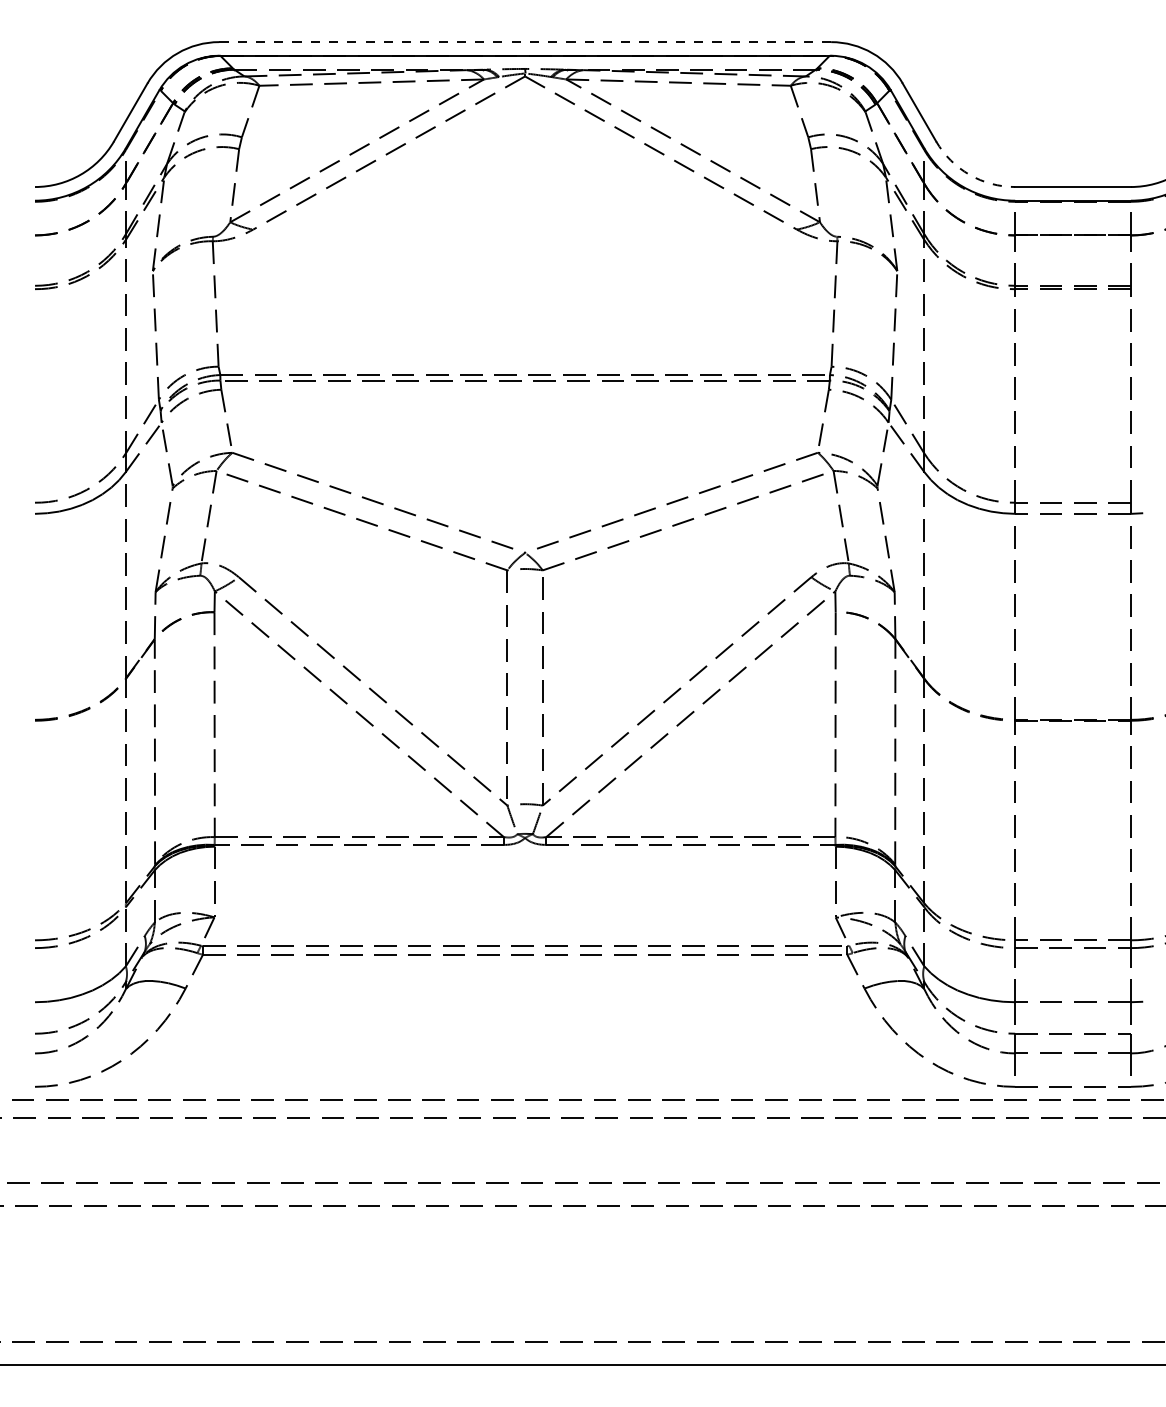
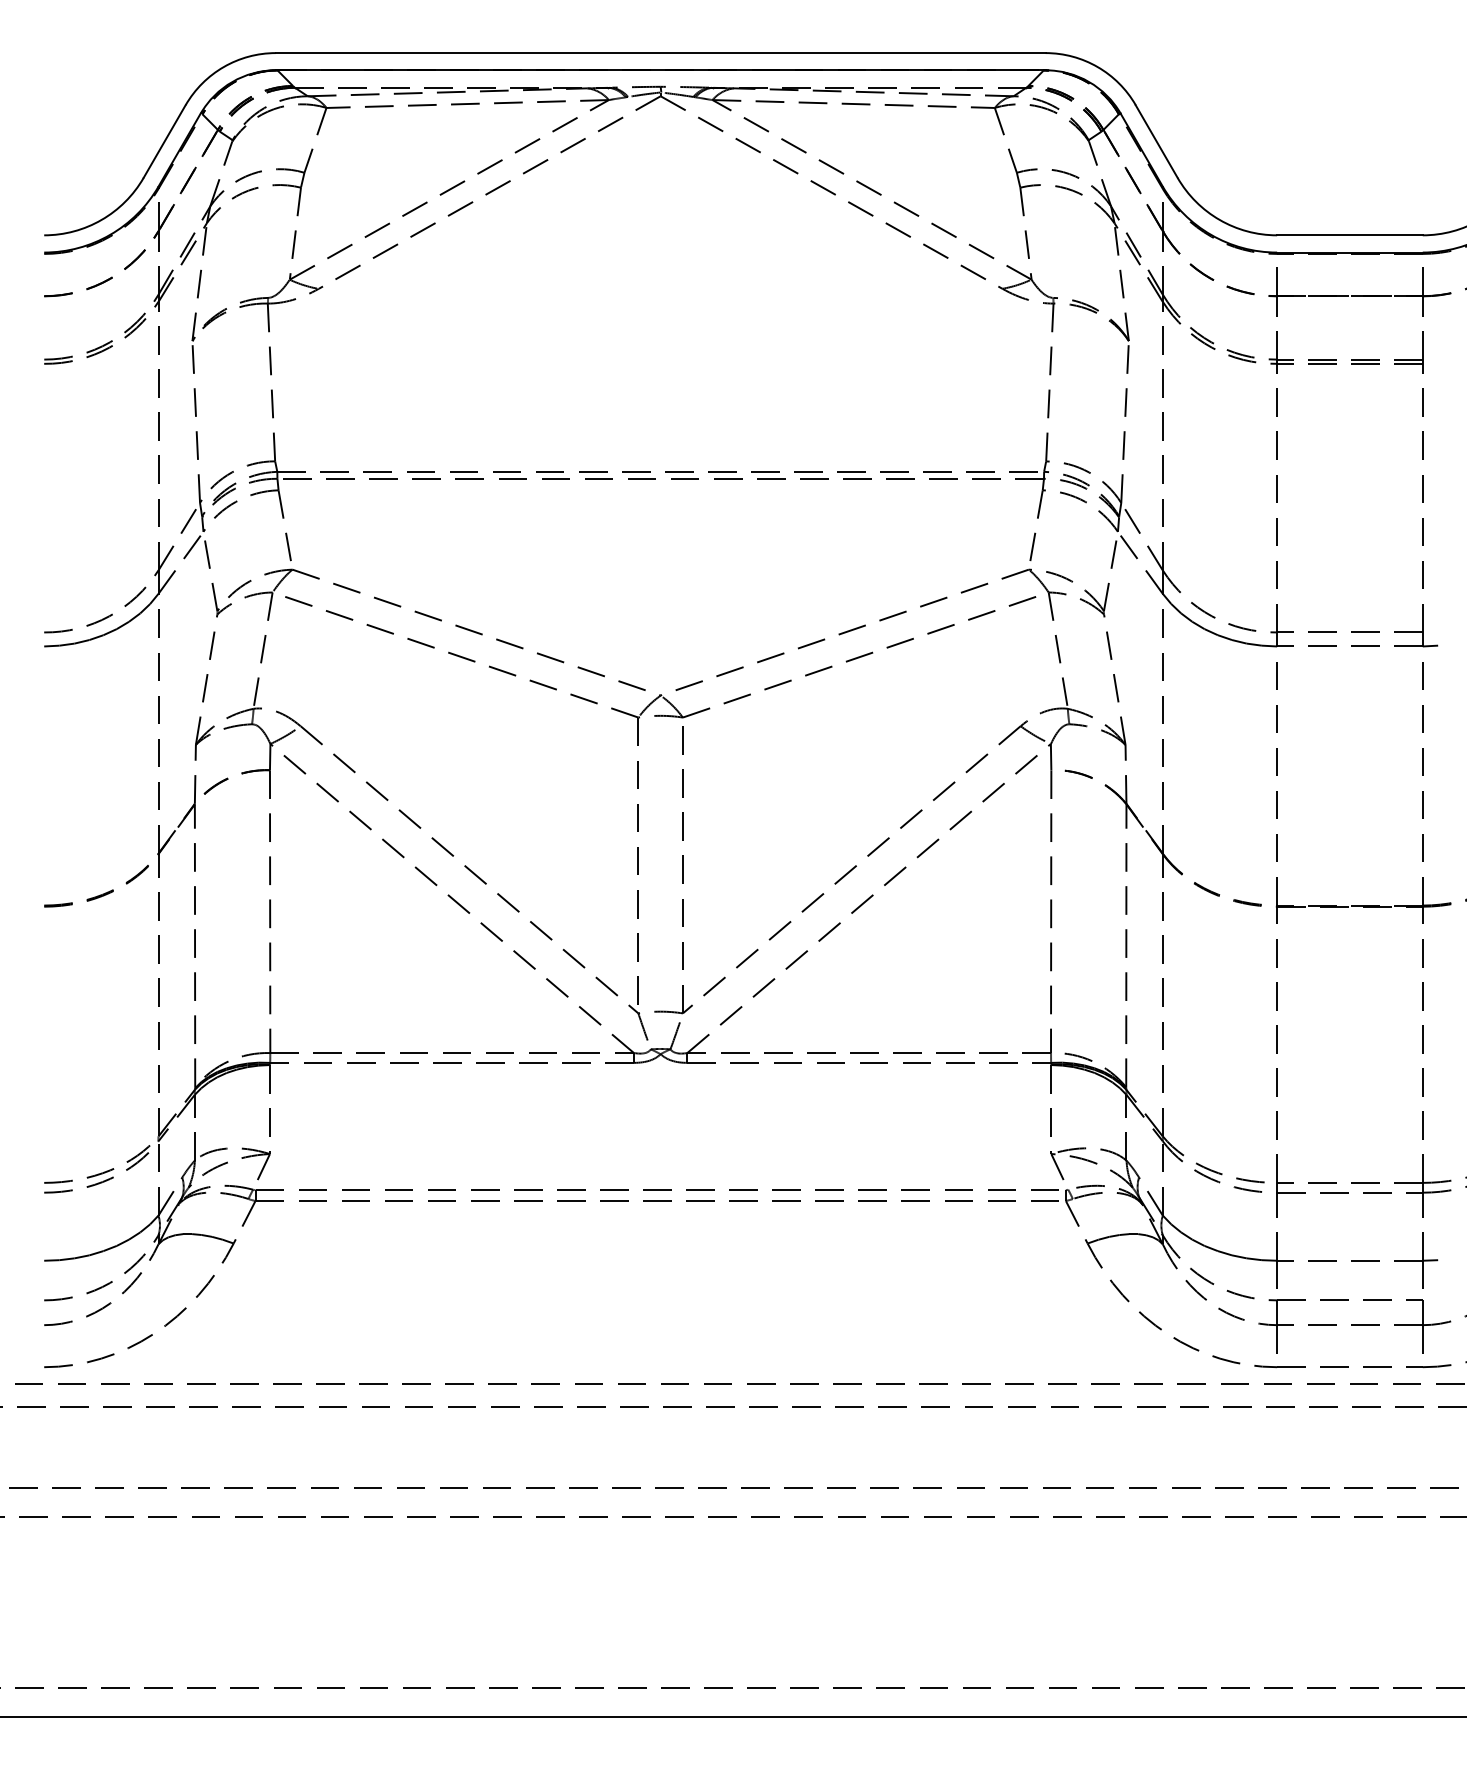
line: (524, 42) -> (660, 53), dashed -> solid
arc: (969, 174) -> (1219, 219), dashed -> solid

